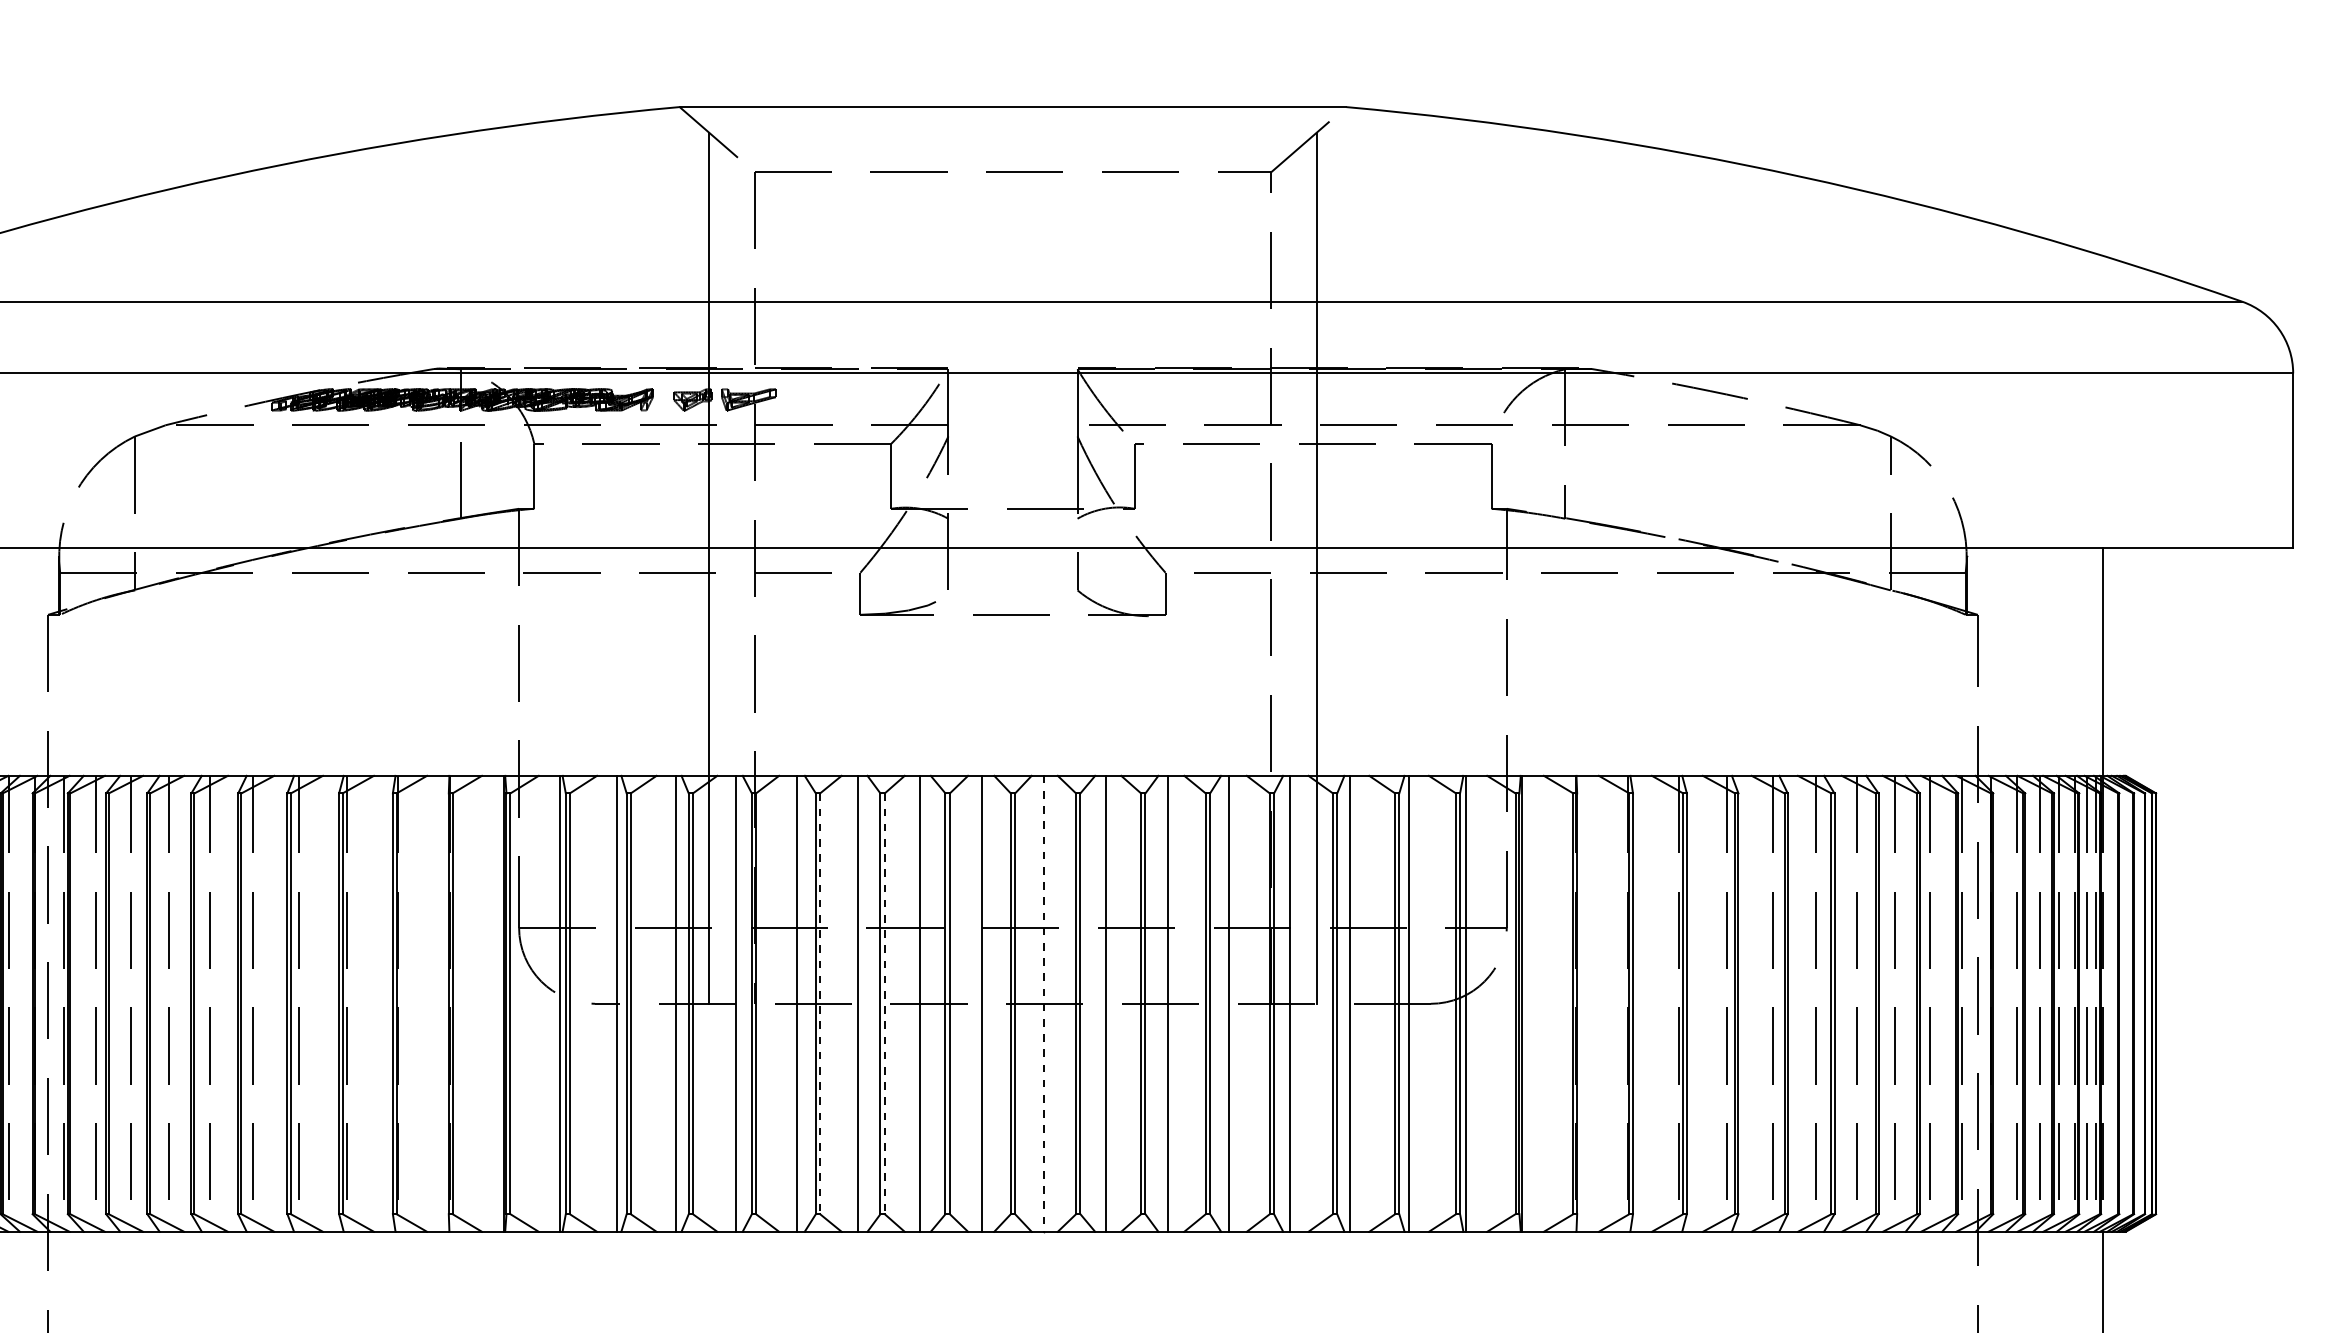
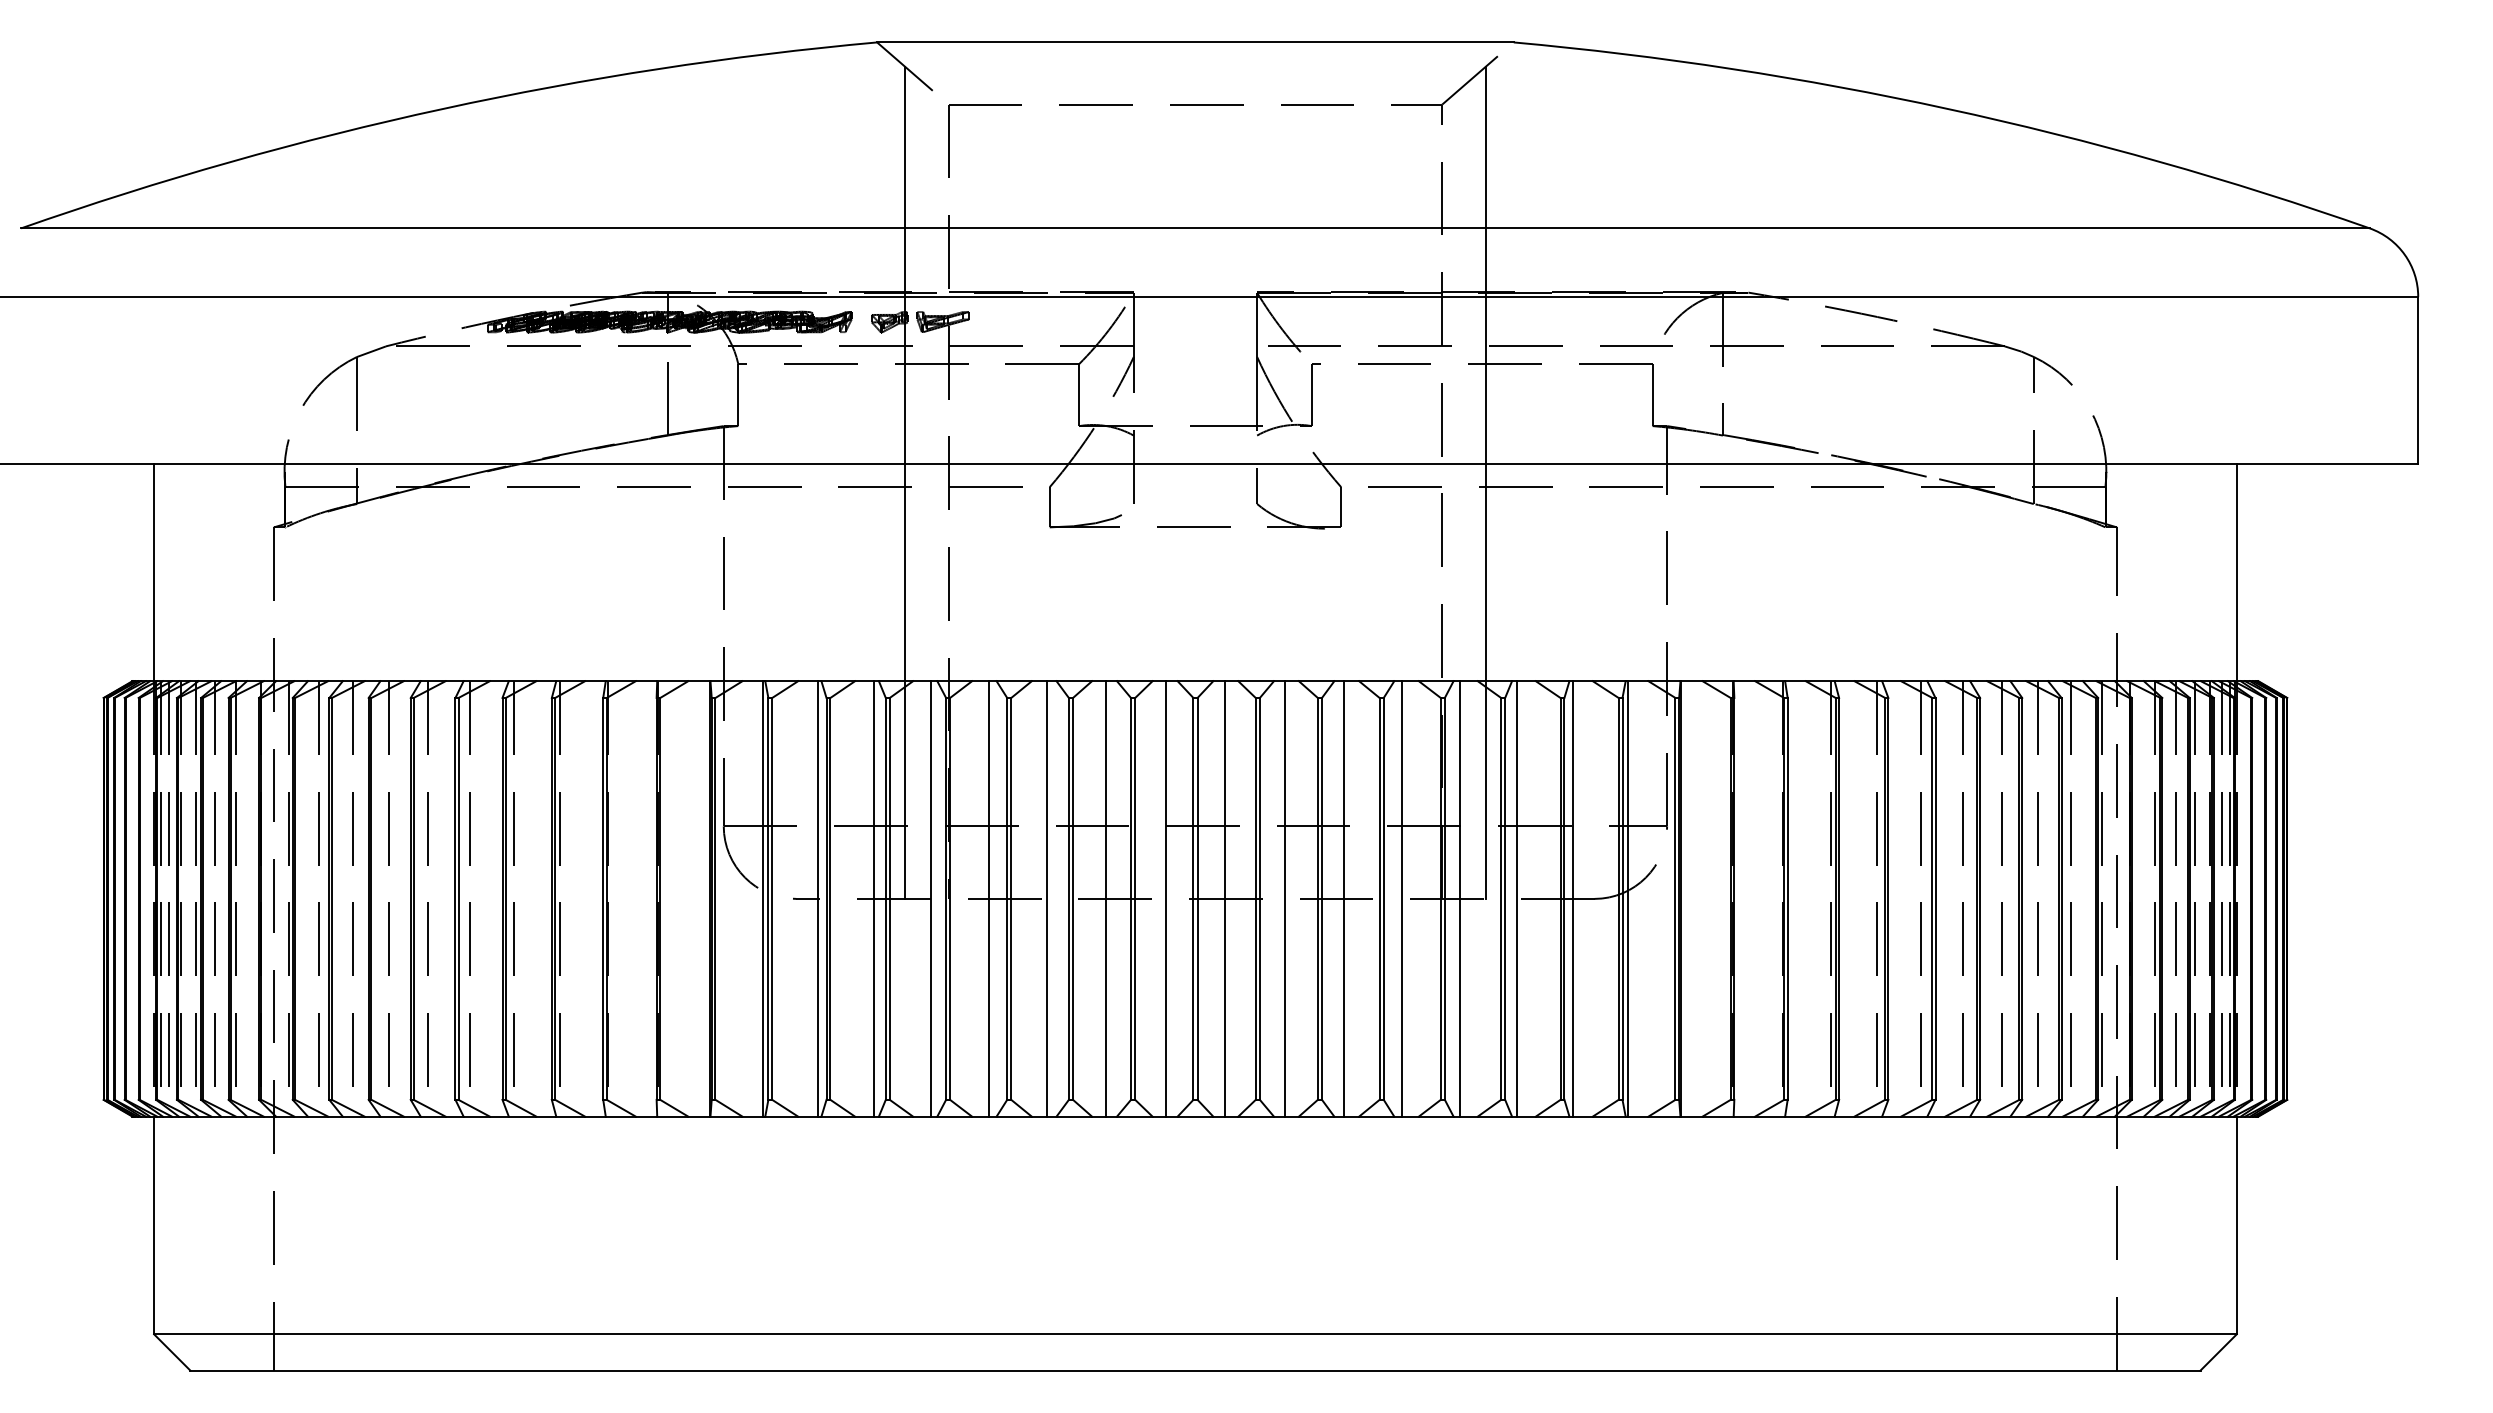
line: (820, 1003) -> (1011, 898), dashed -> solid
line: (885, 1003) -> (1073, 898), dashed -> solid
line: (1044, 1003) -> (1225, 898), dashed -> solid

